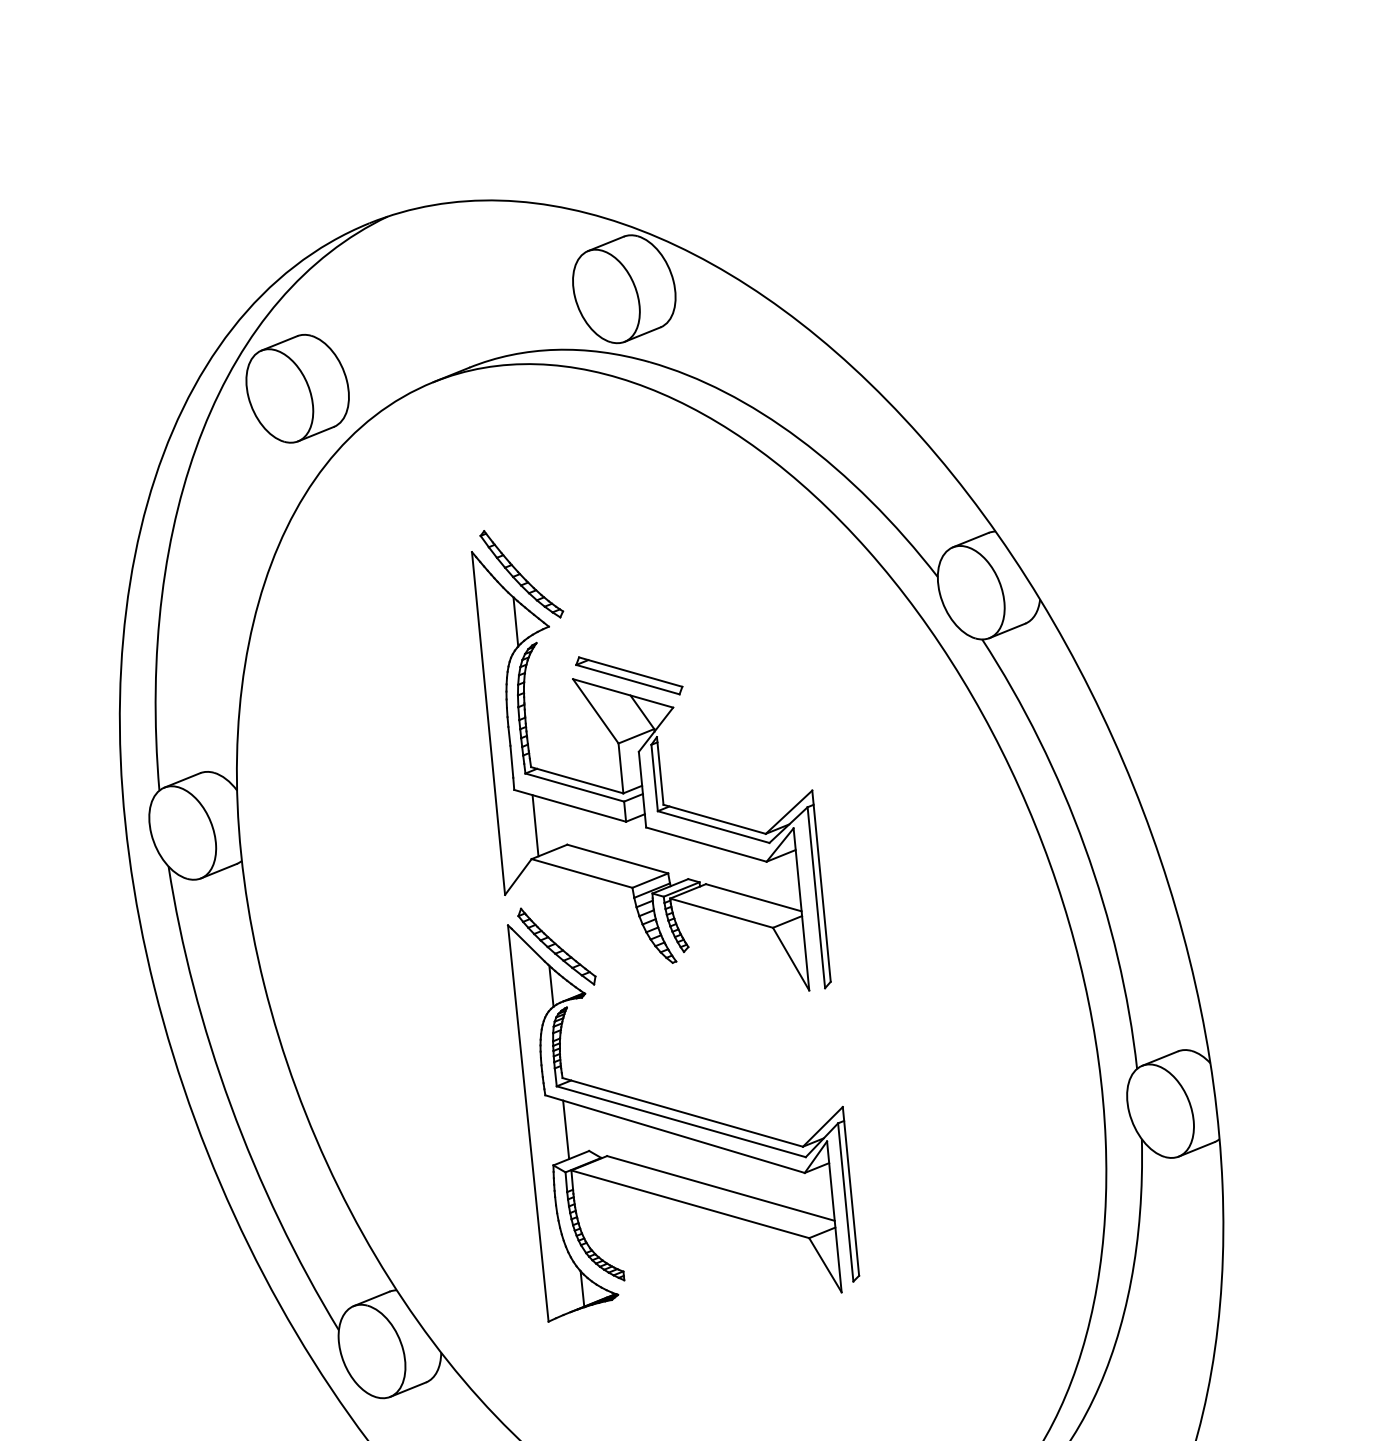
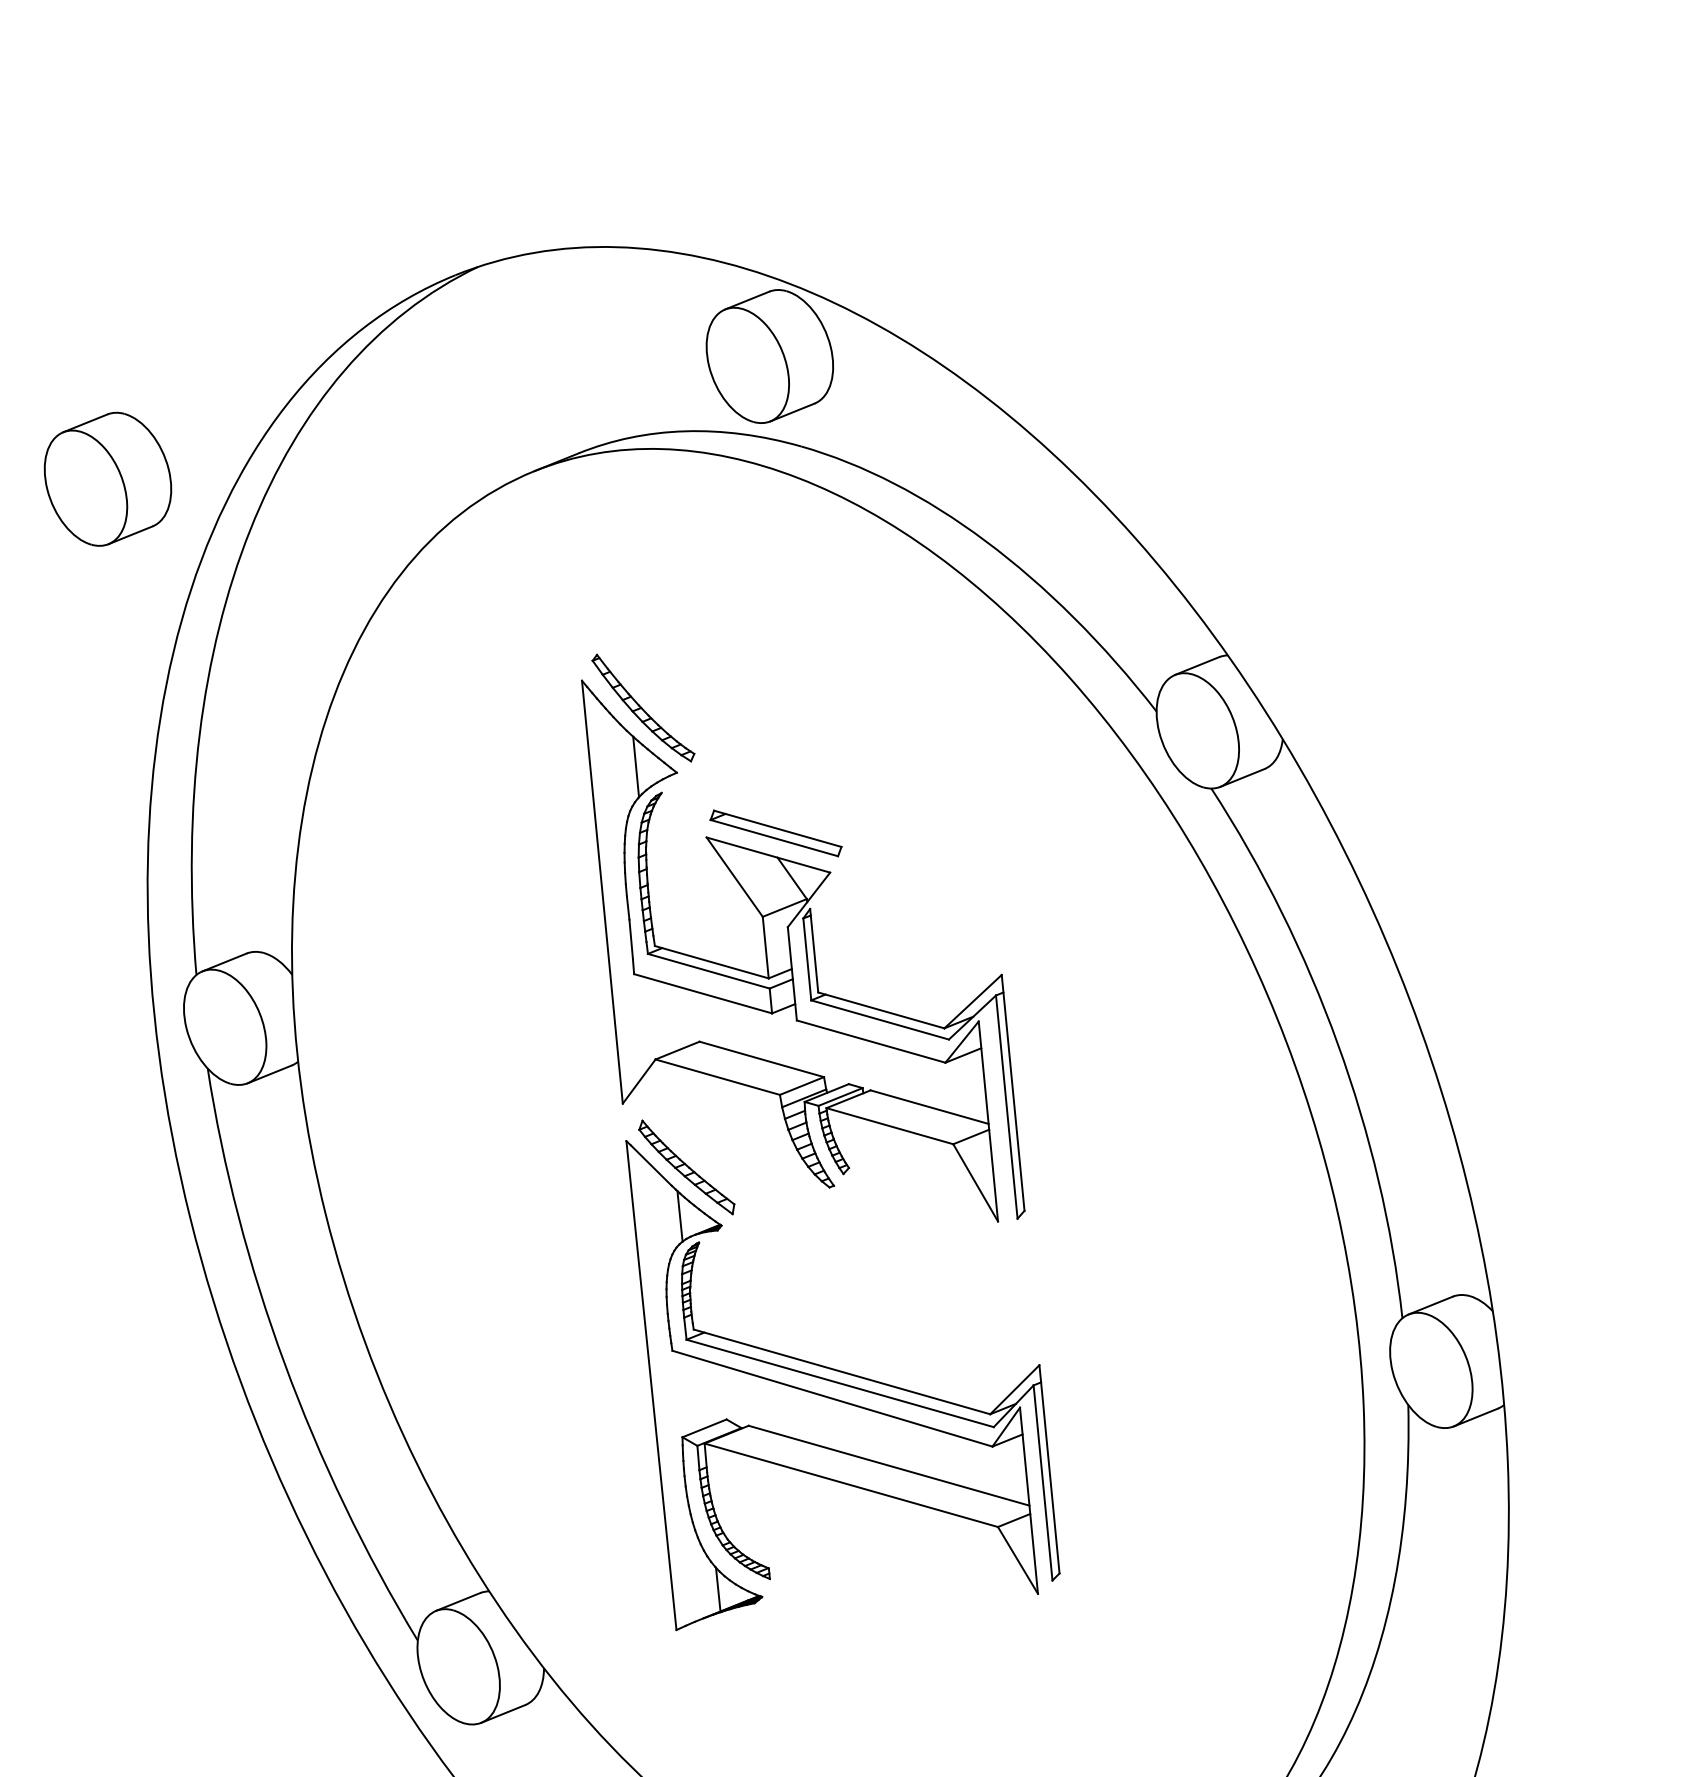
part: (297, 388) -> (107, 478), moved
line: (535, 825) -> (660, 1018), removed
line: (565, 1129) -> (697, 1393), removed

